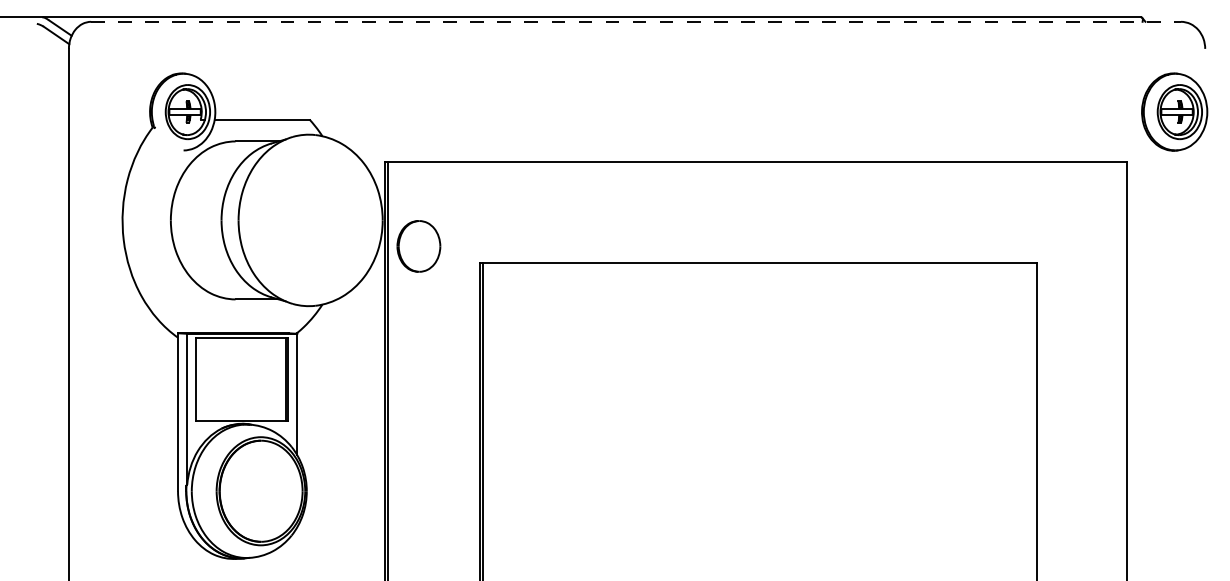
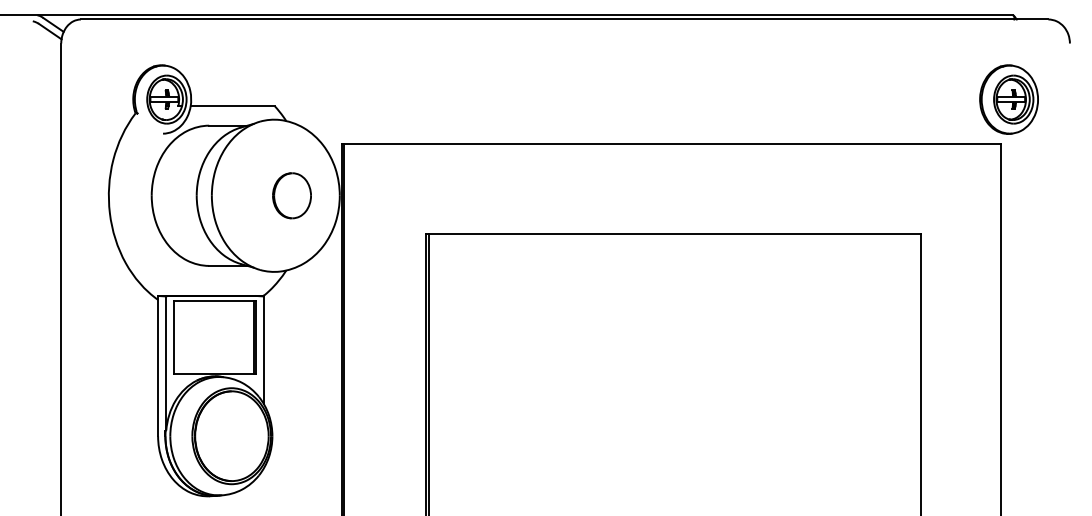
line: (636, 21) -> (565, 19), dashed -> solid
part: (1174, 111) -> (1008, 99), moved
part: (418, 246) -> (291, 195), moved

